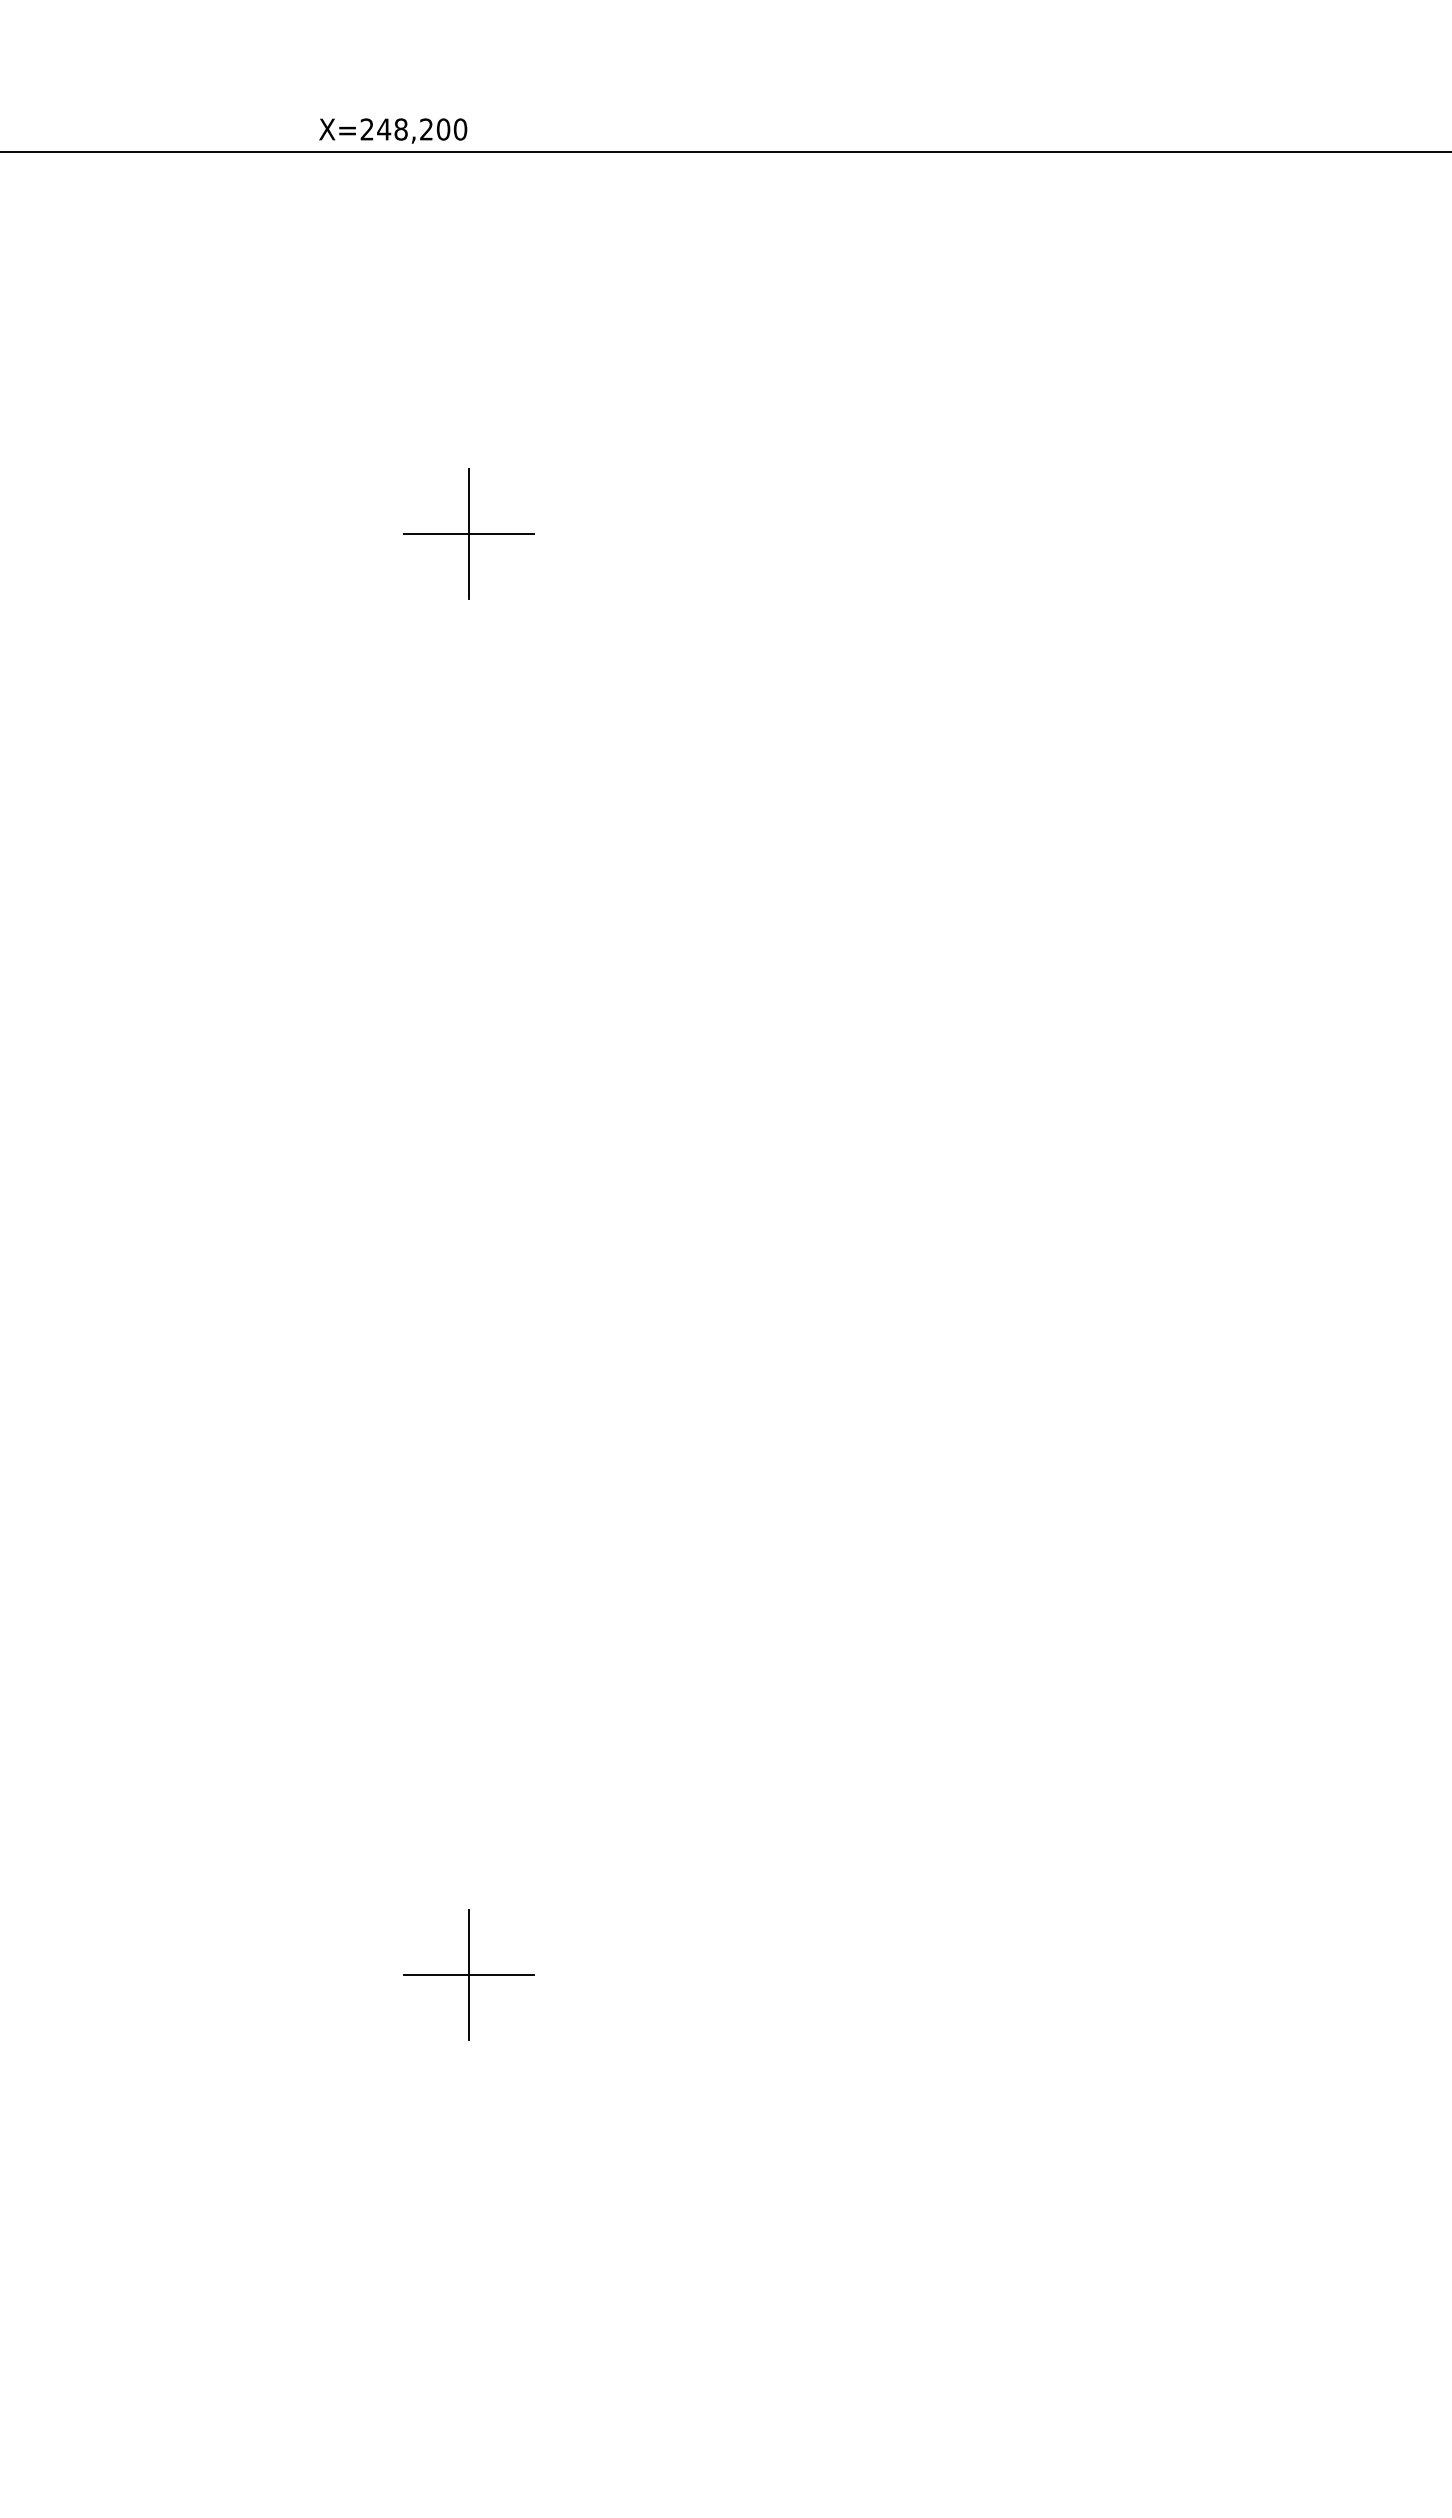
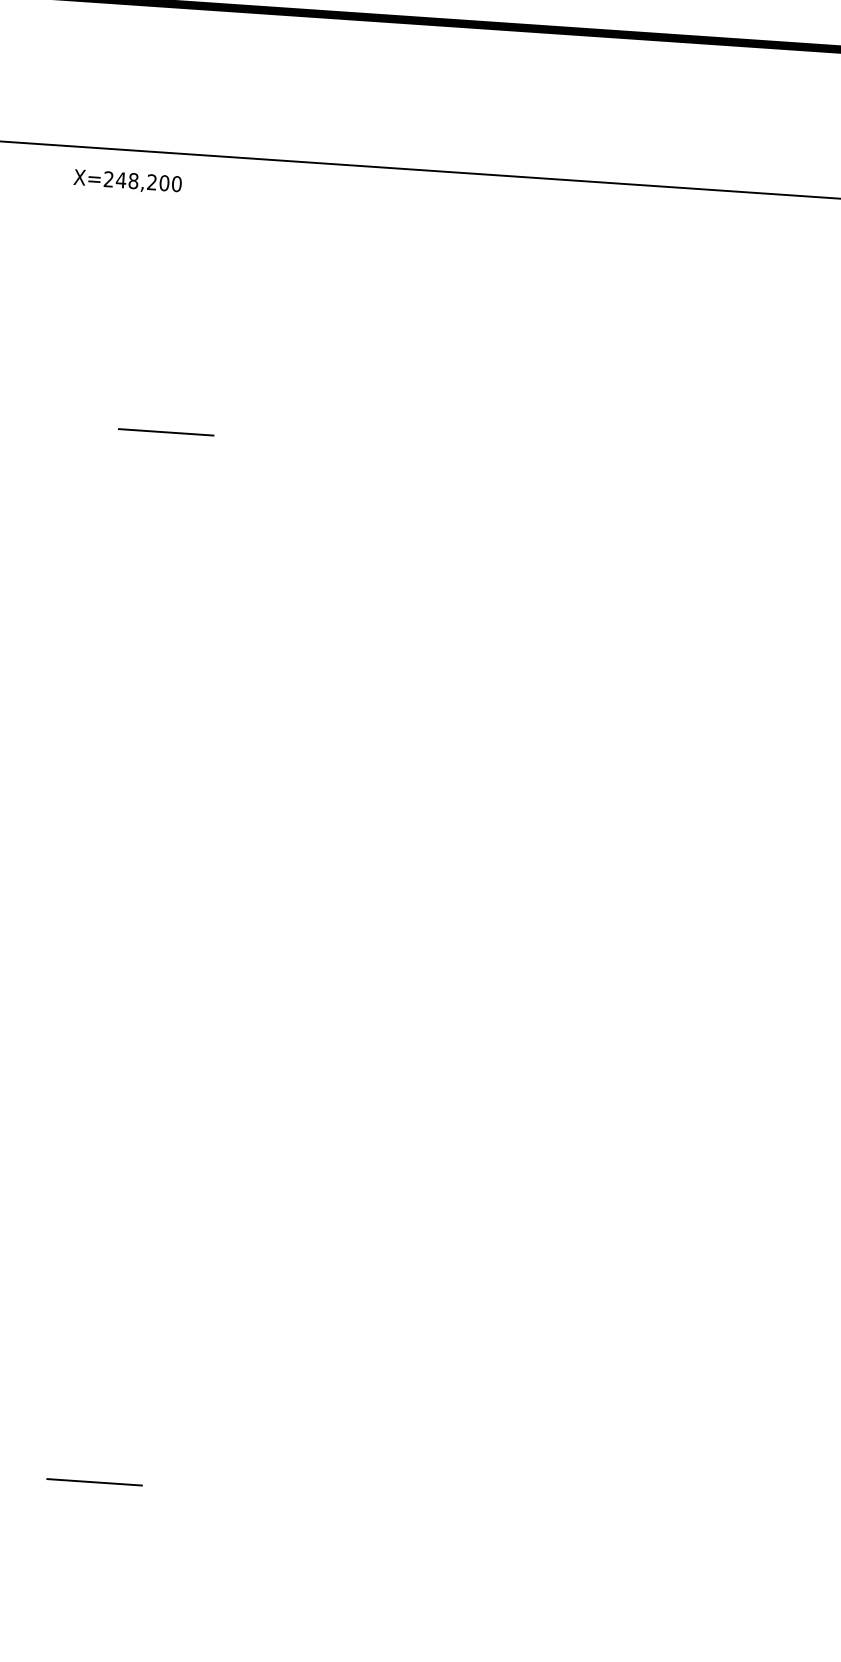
text: (393, 130) -> (127, 181), moved
line: (469, 533) -> (166, 432), removed
line: (469, 1974) -> (94, 1482), removed

